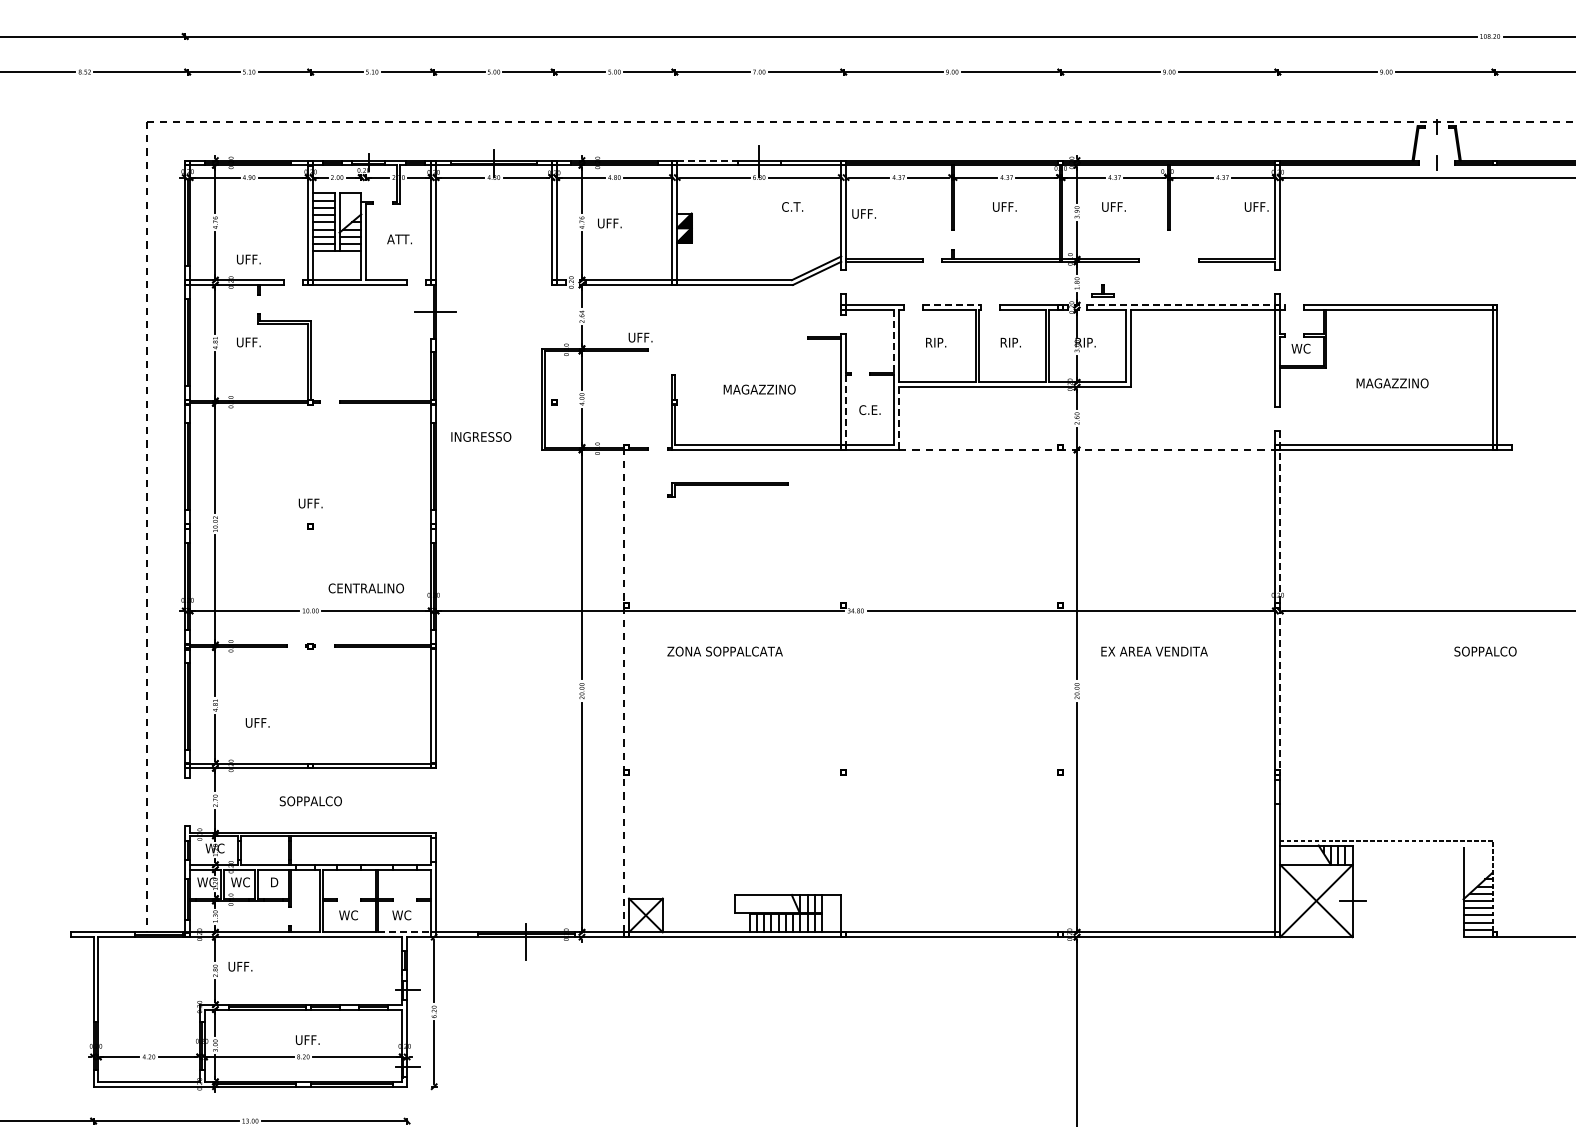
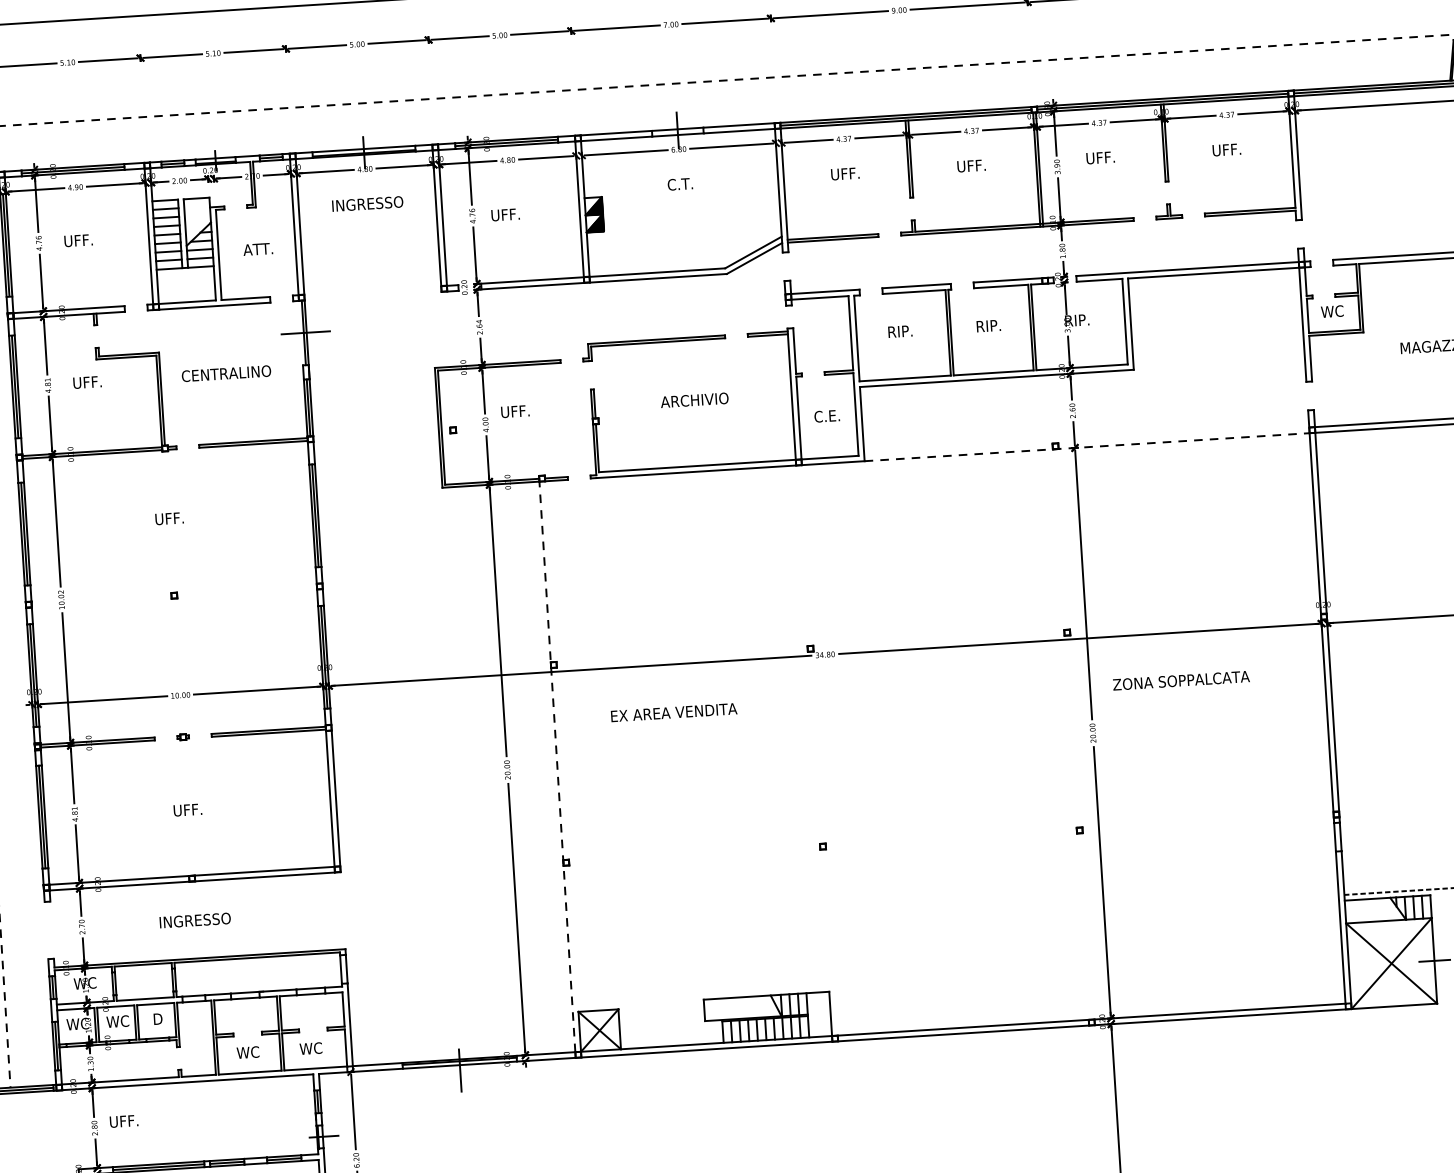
line: (707, 160) -> (616, 133), dashed -> solid
text: (792, 206) -> (680, 183), moved
text: (1256, 206) -> (1226, 149), moved
text: (863, 213) -> (844, 173), moved
text: (248, 259) -> (78, 240), moved
part: (1102, 290) -> (1168, 211), moved
line: (952, 305) -> (916, 286), dashed -> solid
line: (1186, 305) -> (1193, 268), dashed -> solid
text: (640, 337) -> (515, 411), moved
line: (894, 341) -> (851, 333), dashed -> solid
text: (759, 389) -> (694, 400), MAGAZZINO -> ARCHIVIO
line: (846, 413) -> (799, 422), dashed -> solid
line: (899, 419) -> (862, 425), dashed -> solid
text: (481, 436) -> (367, 203), moved
part: (727, 489) -> (653, 348), moved
text: (310, 503) -> (169, 518), moved
text: (365, 588) -> (225, 373), moved
line: (1280, 605) -> (1327, 616), dashed -> solid
text: (724, 651) -> (673, 712), ZONA SOPPALCATA -> EX AREA VENDITA
text: (1153, 651) -> (1180, 680), EX AREA VENDITA -> ZONA SOPPALCATA
text: (257, 722) -> (187, 809), moved
text: (310, 801) -> (194, 920), SOPPALCO -> INGRESSO
line: (404, 932) -> (315, 1068), dashed -> solid

